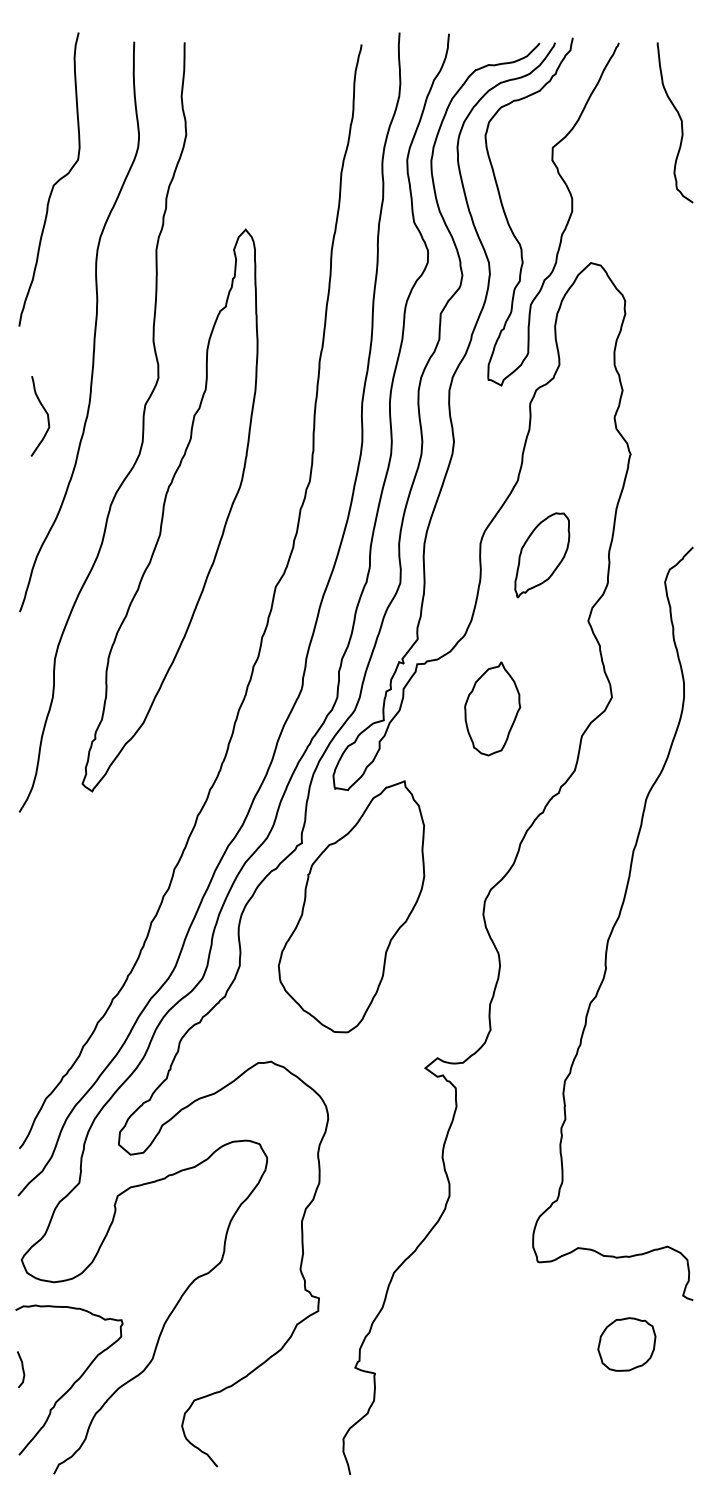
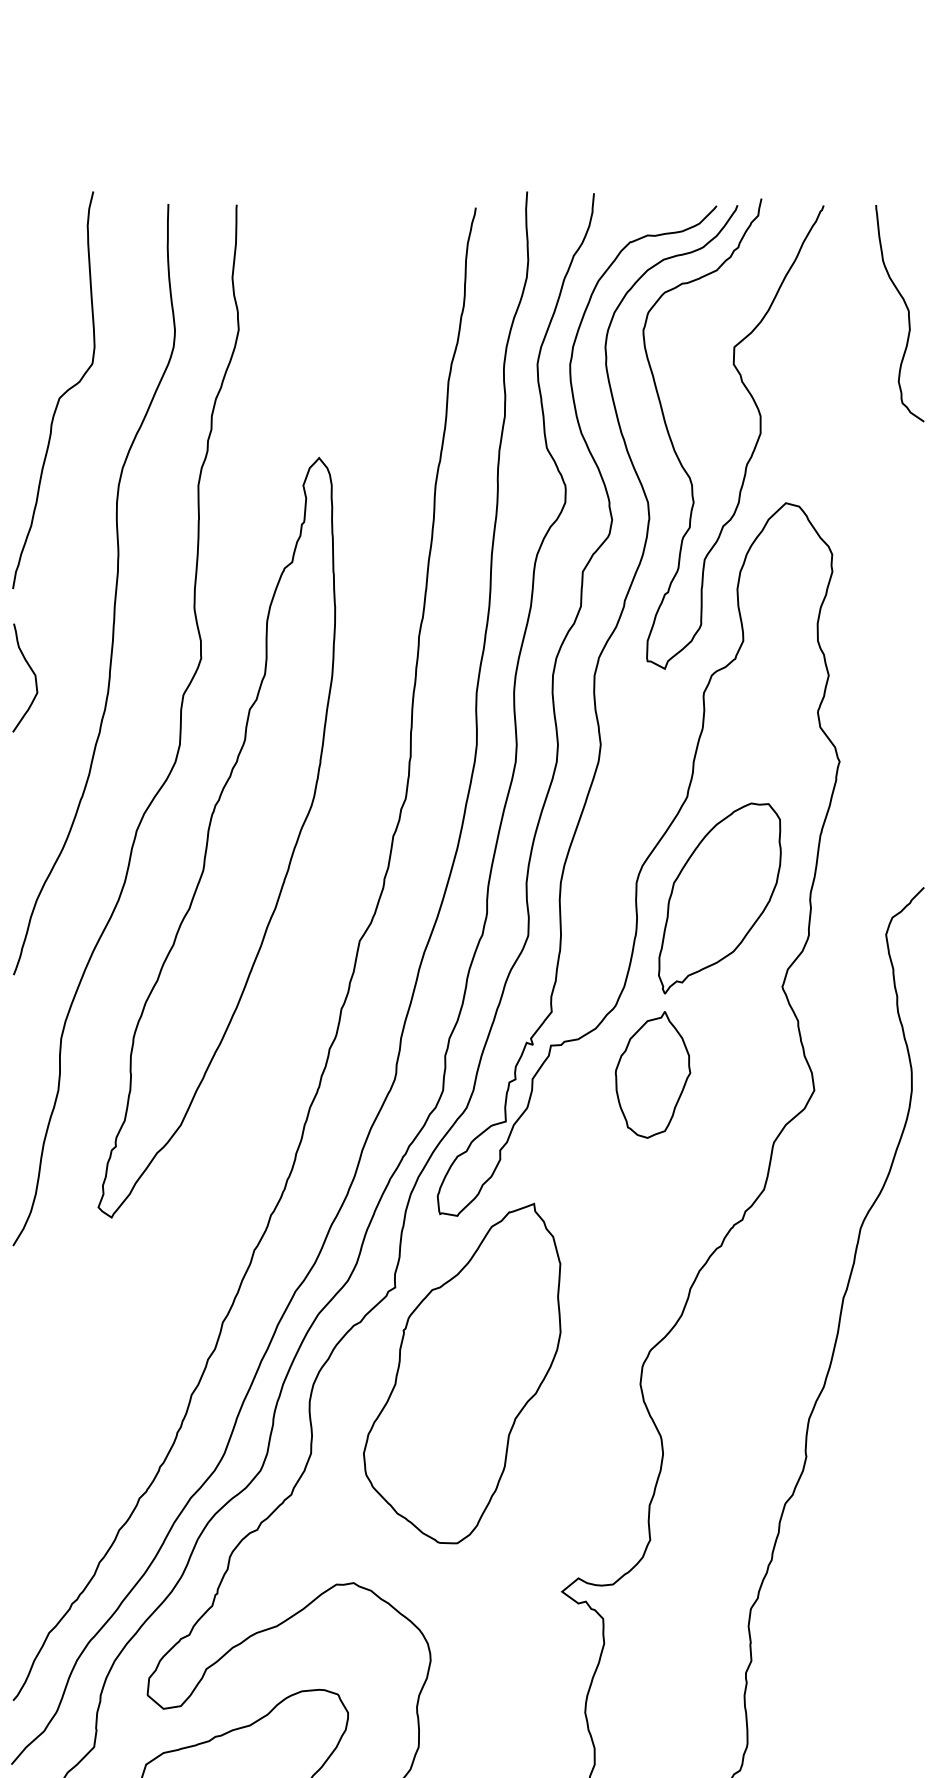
curve: (46, 414) -> (33, 675), moved
part: (542, 555) -> (720, 898), size x1.67
part: (492, 708) -> (652, 1074), moved

